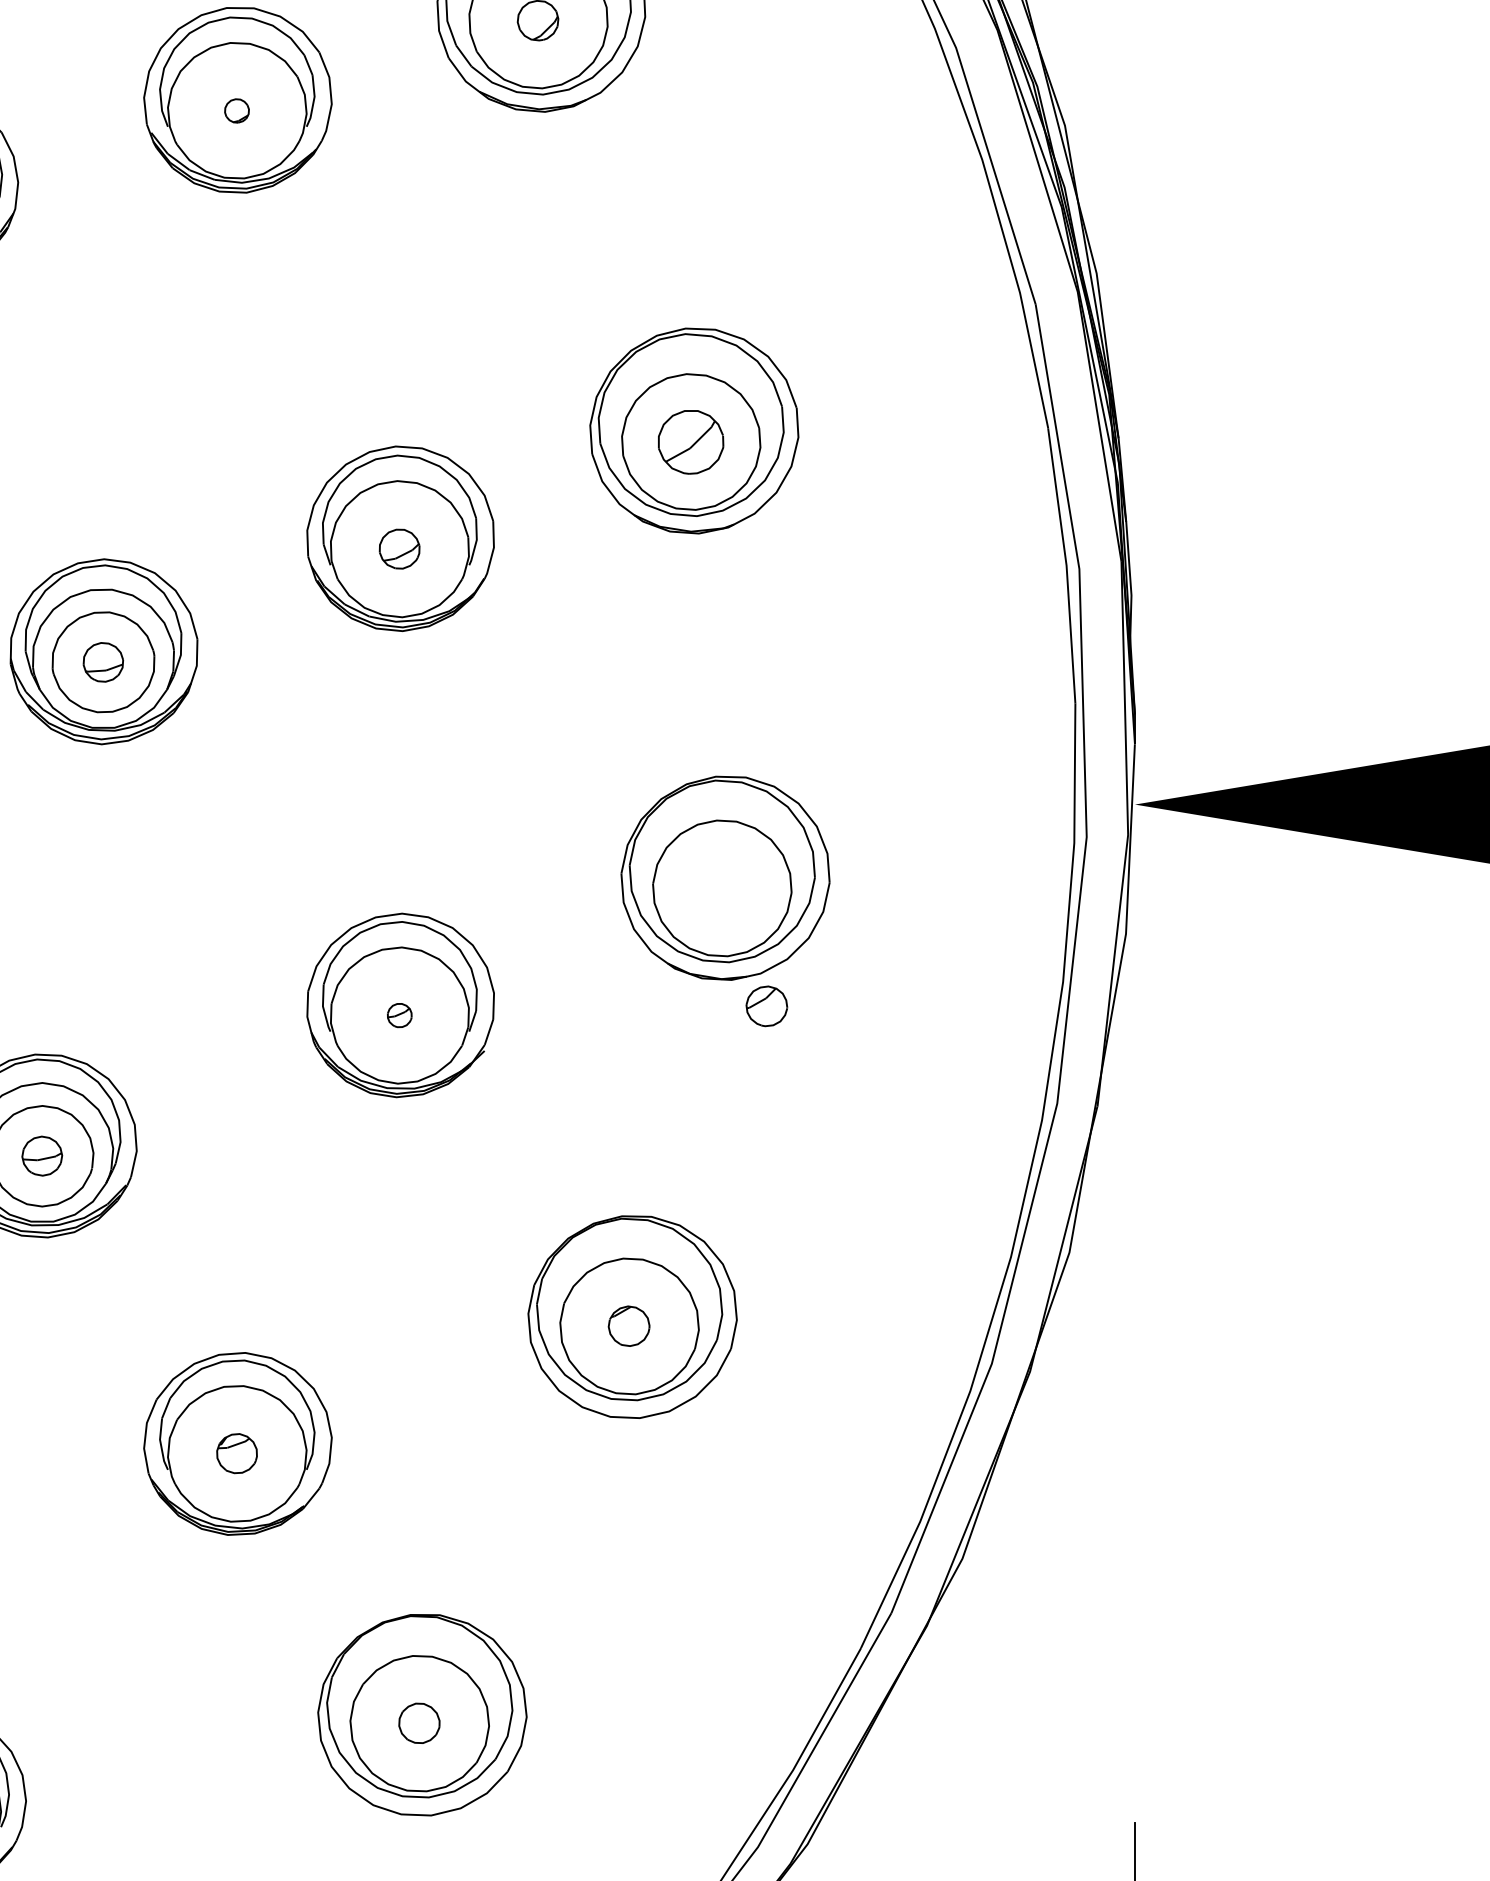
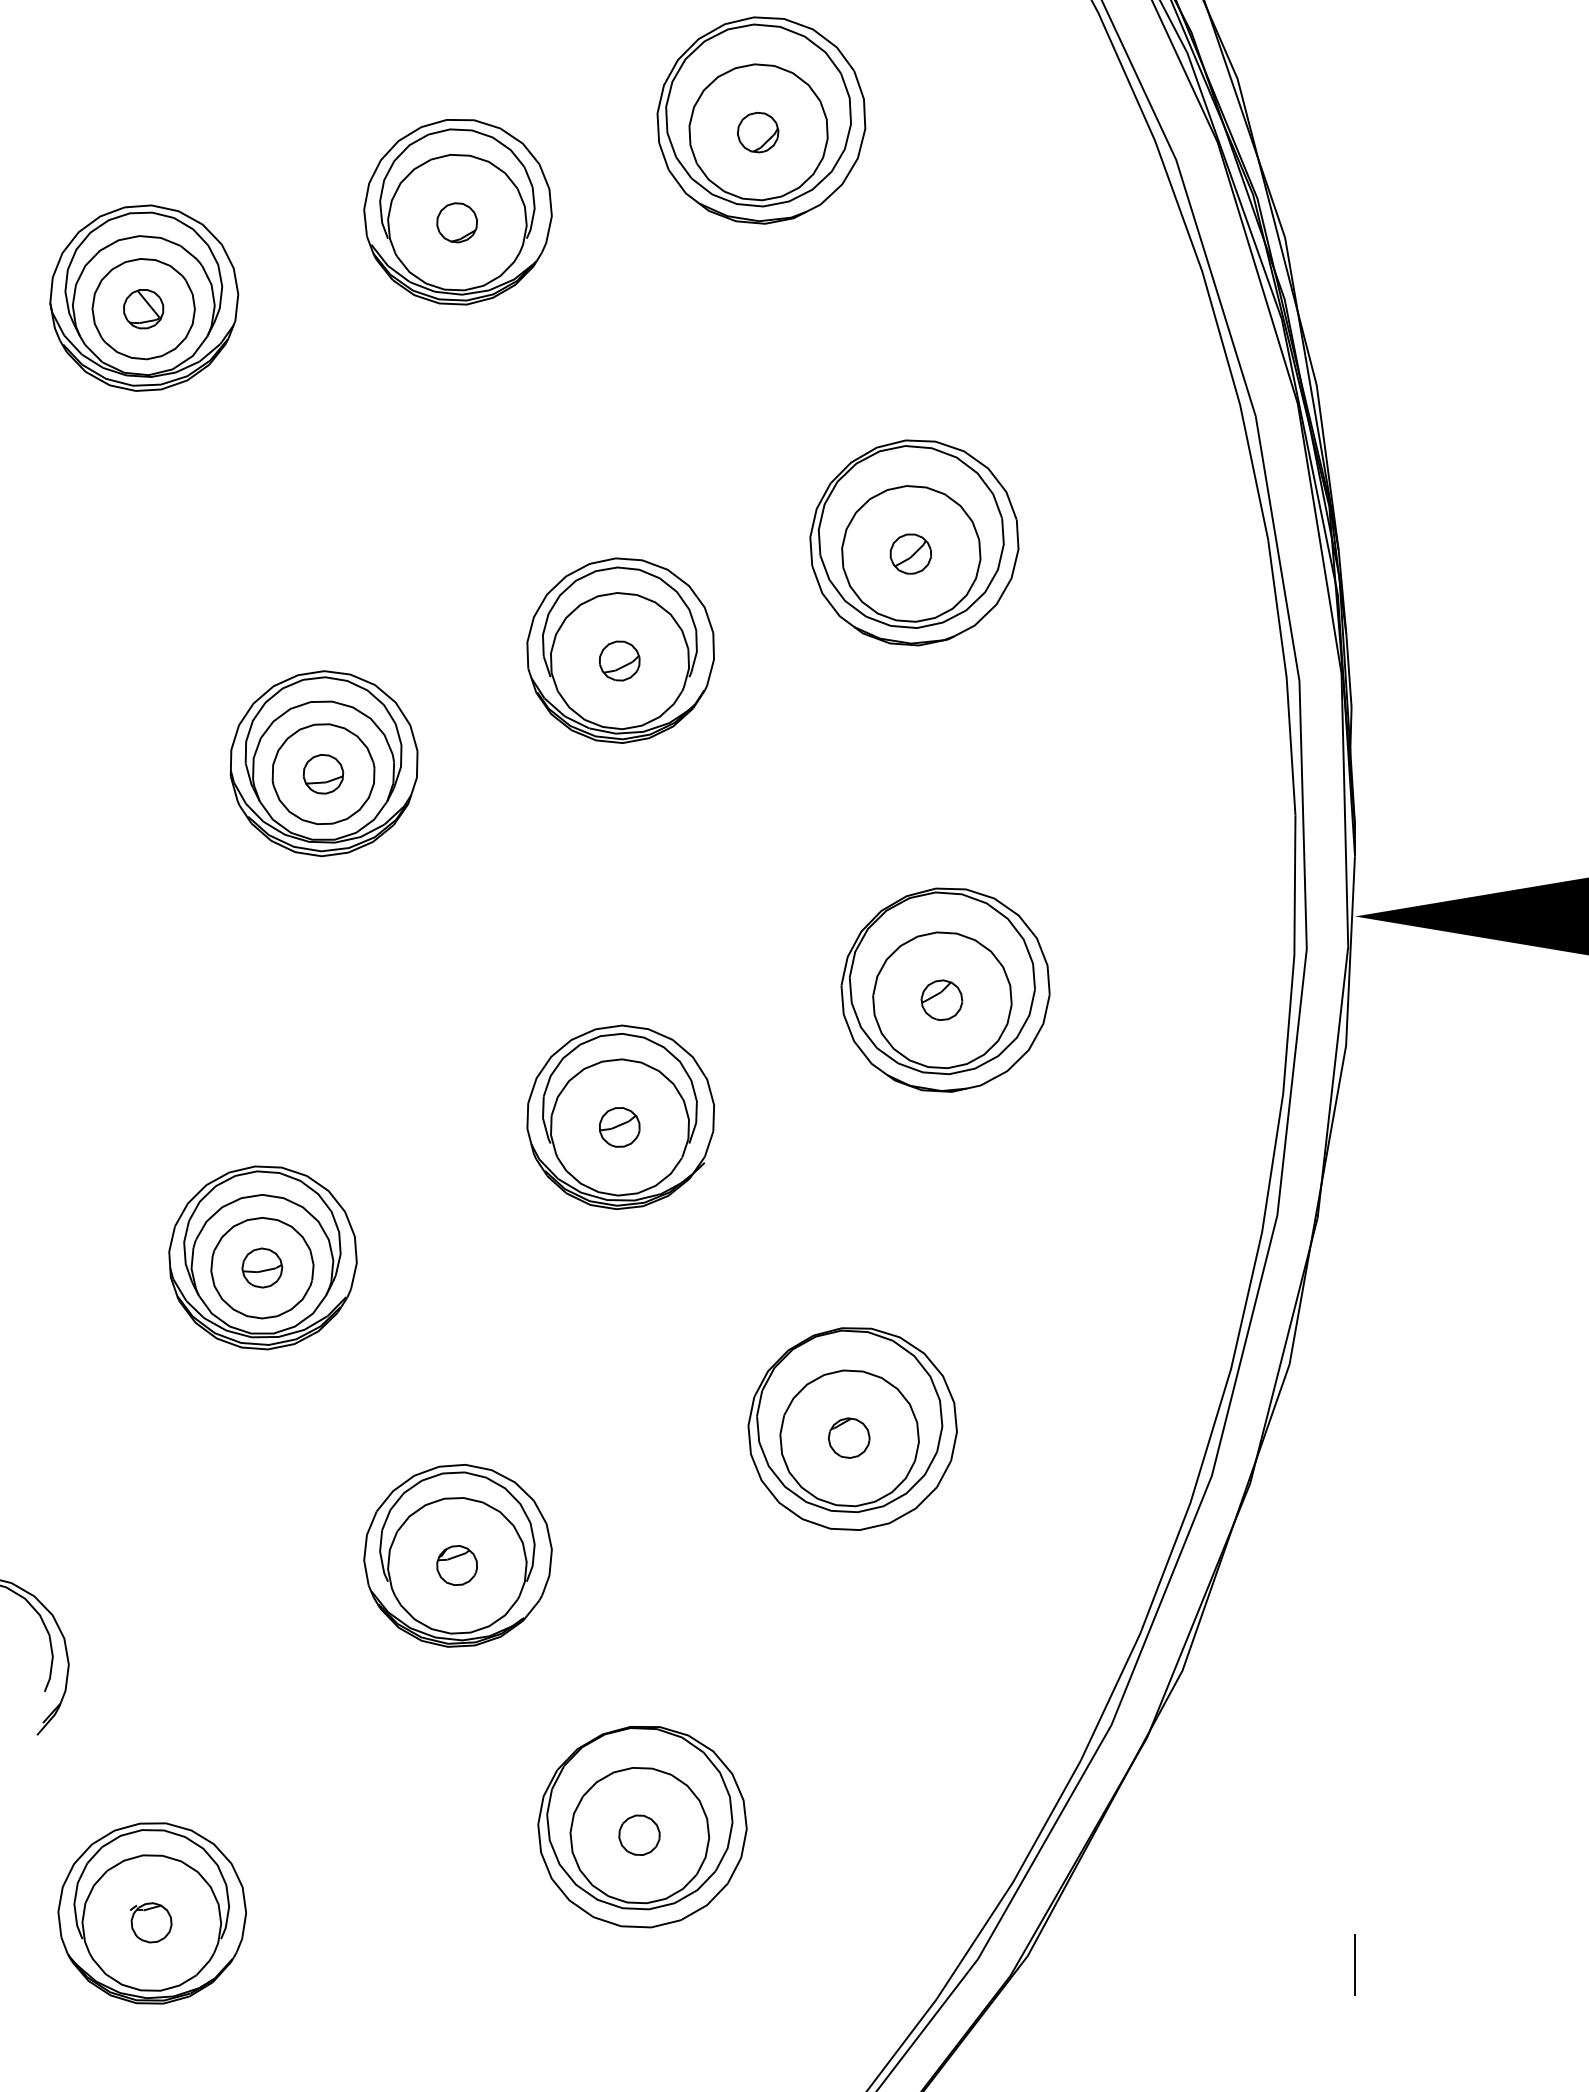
part: (236, 110) -> (456, 222), size x1.67
part: (690, 441) -> (910, 553), size x0.62
part: (766, 1005) -> (941, 999), moved
part: (399, 1015) -> (619, 1127), size x1.67

